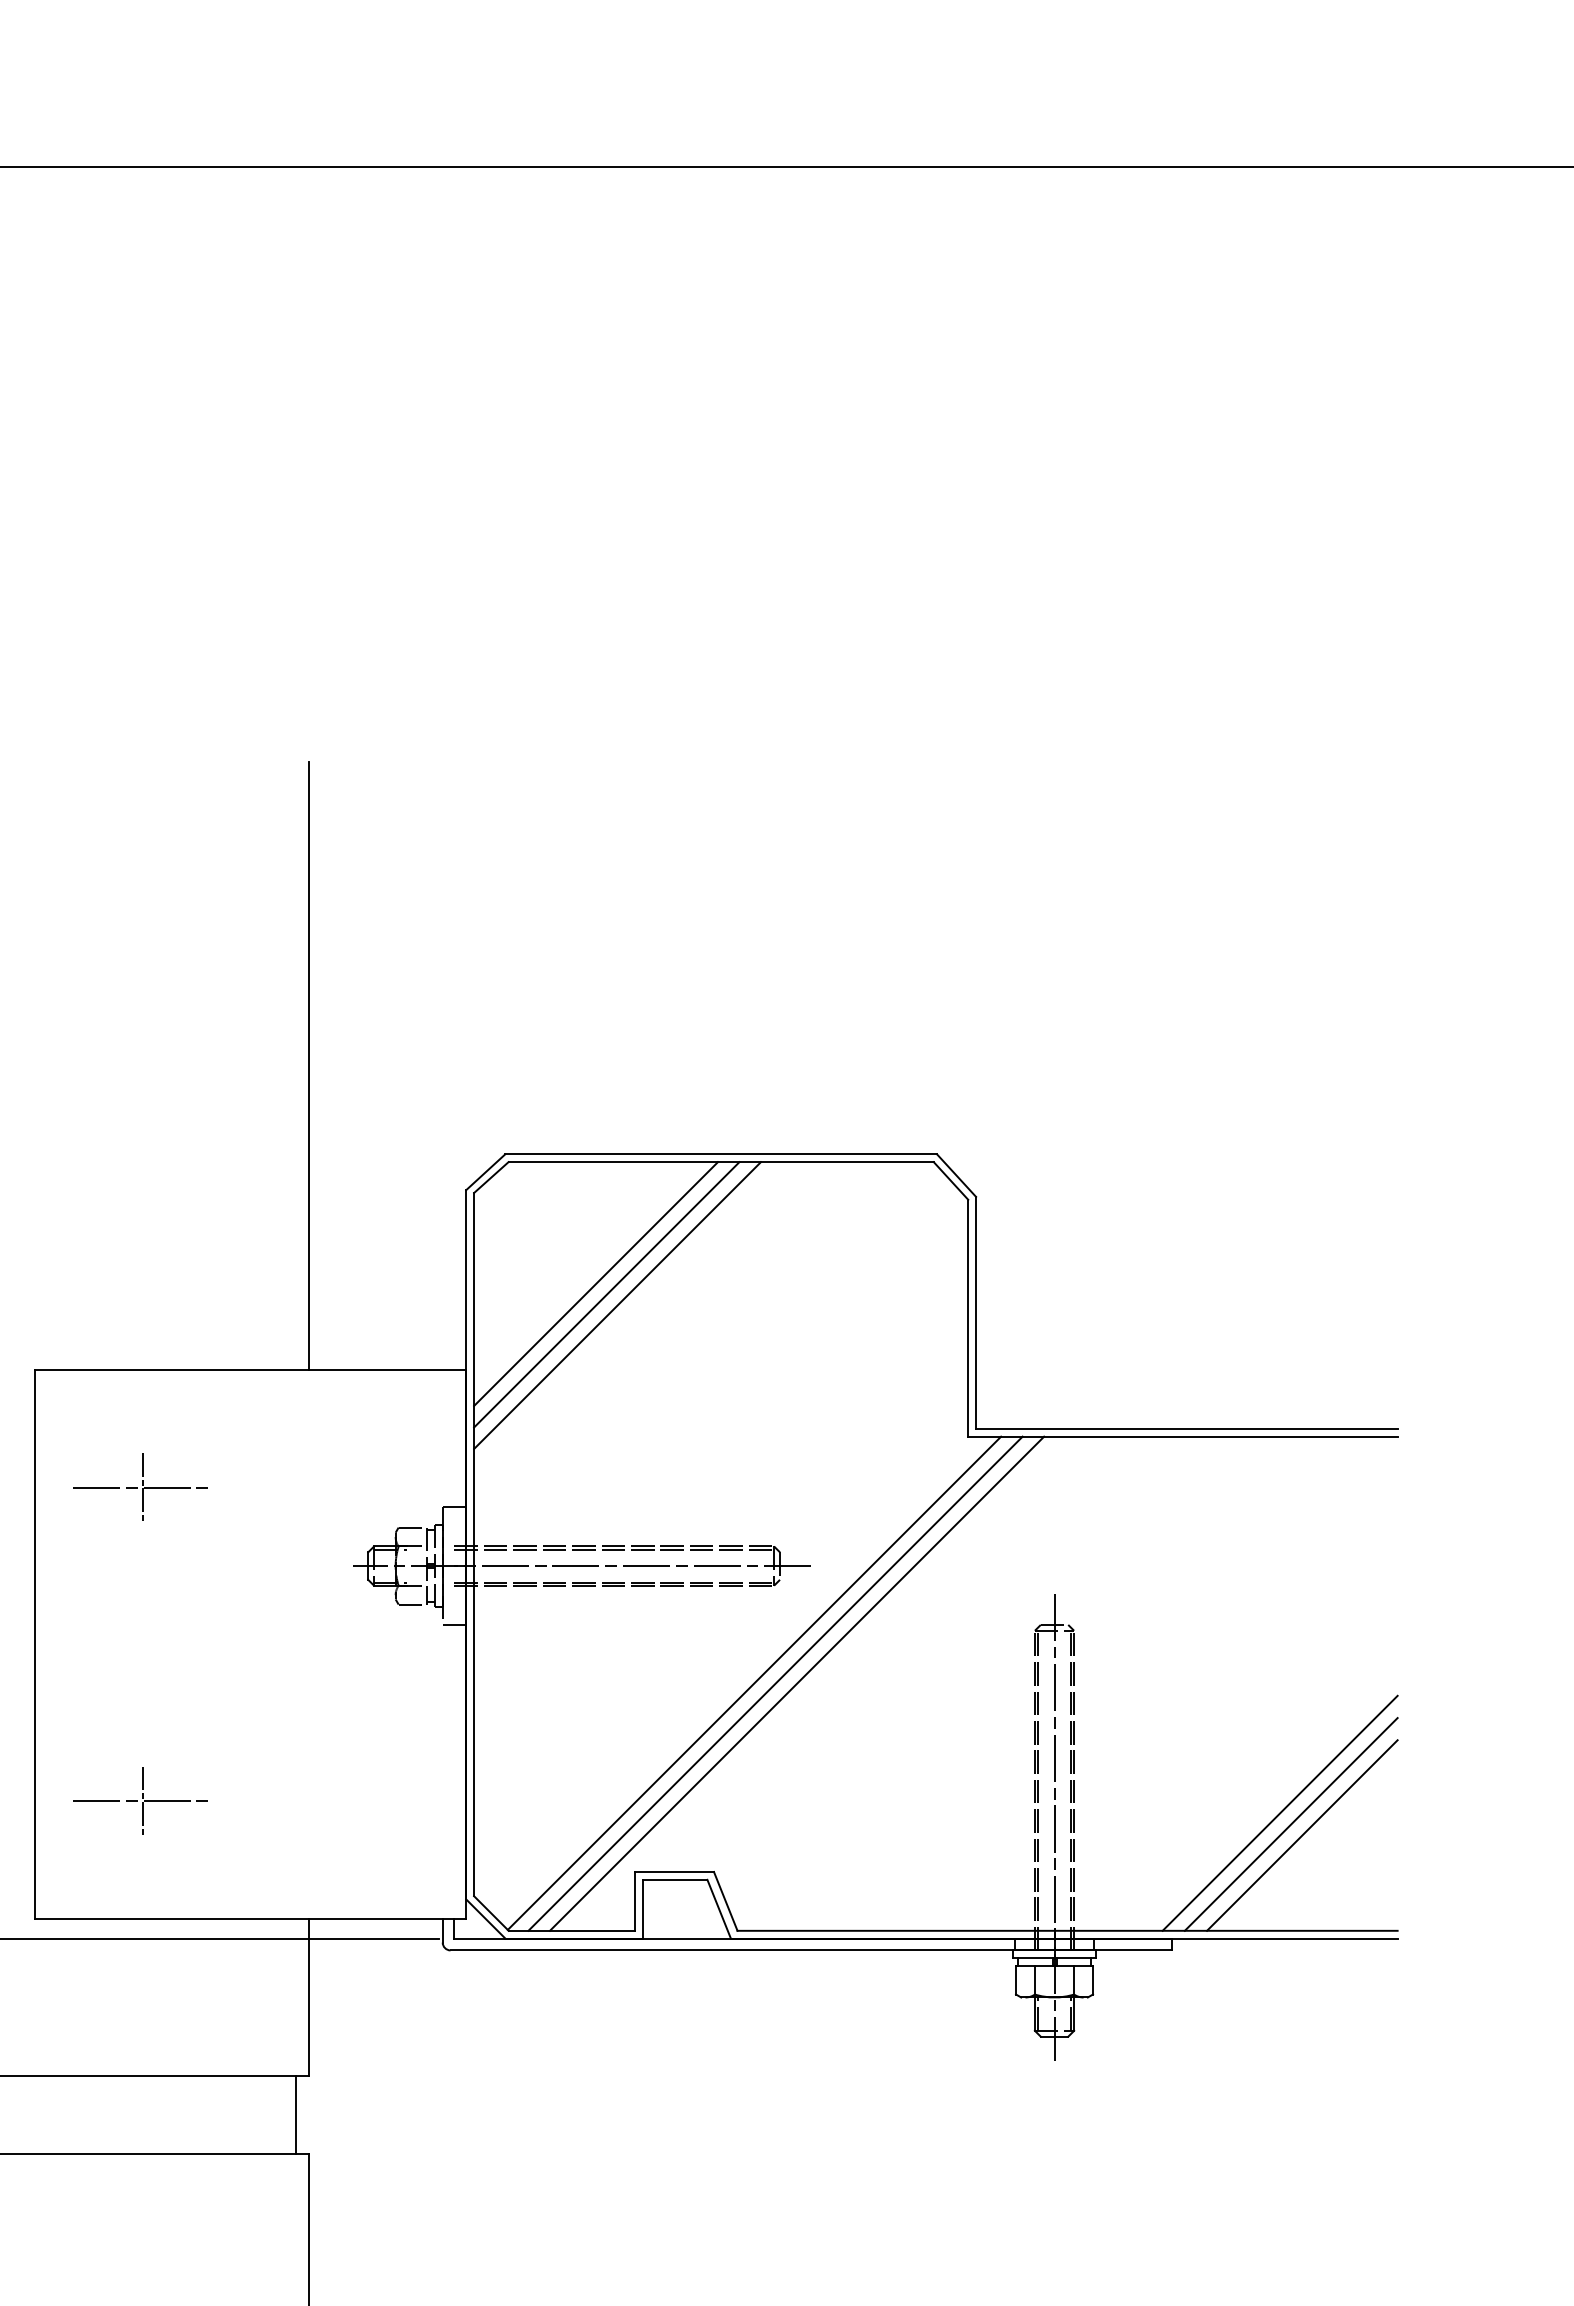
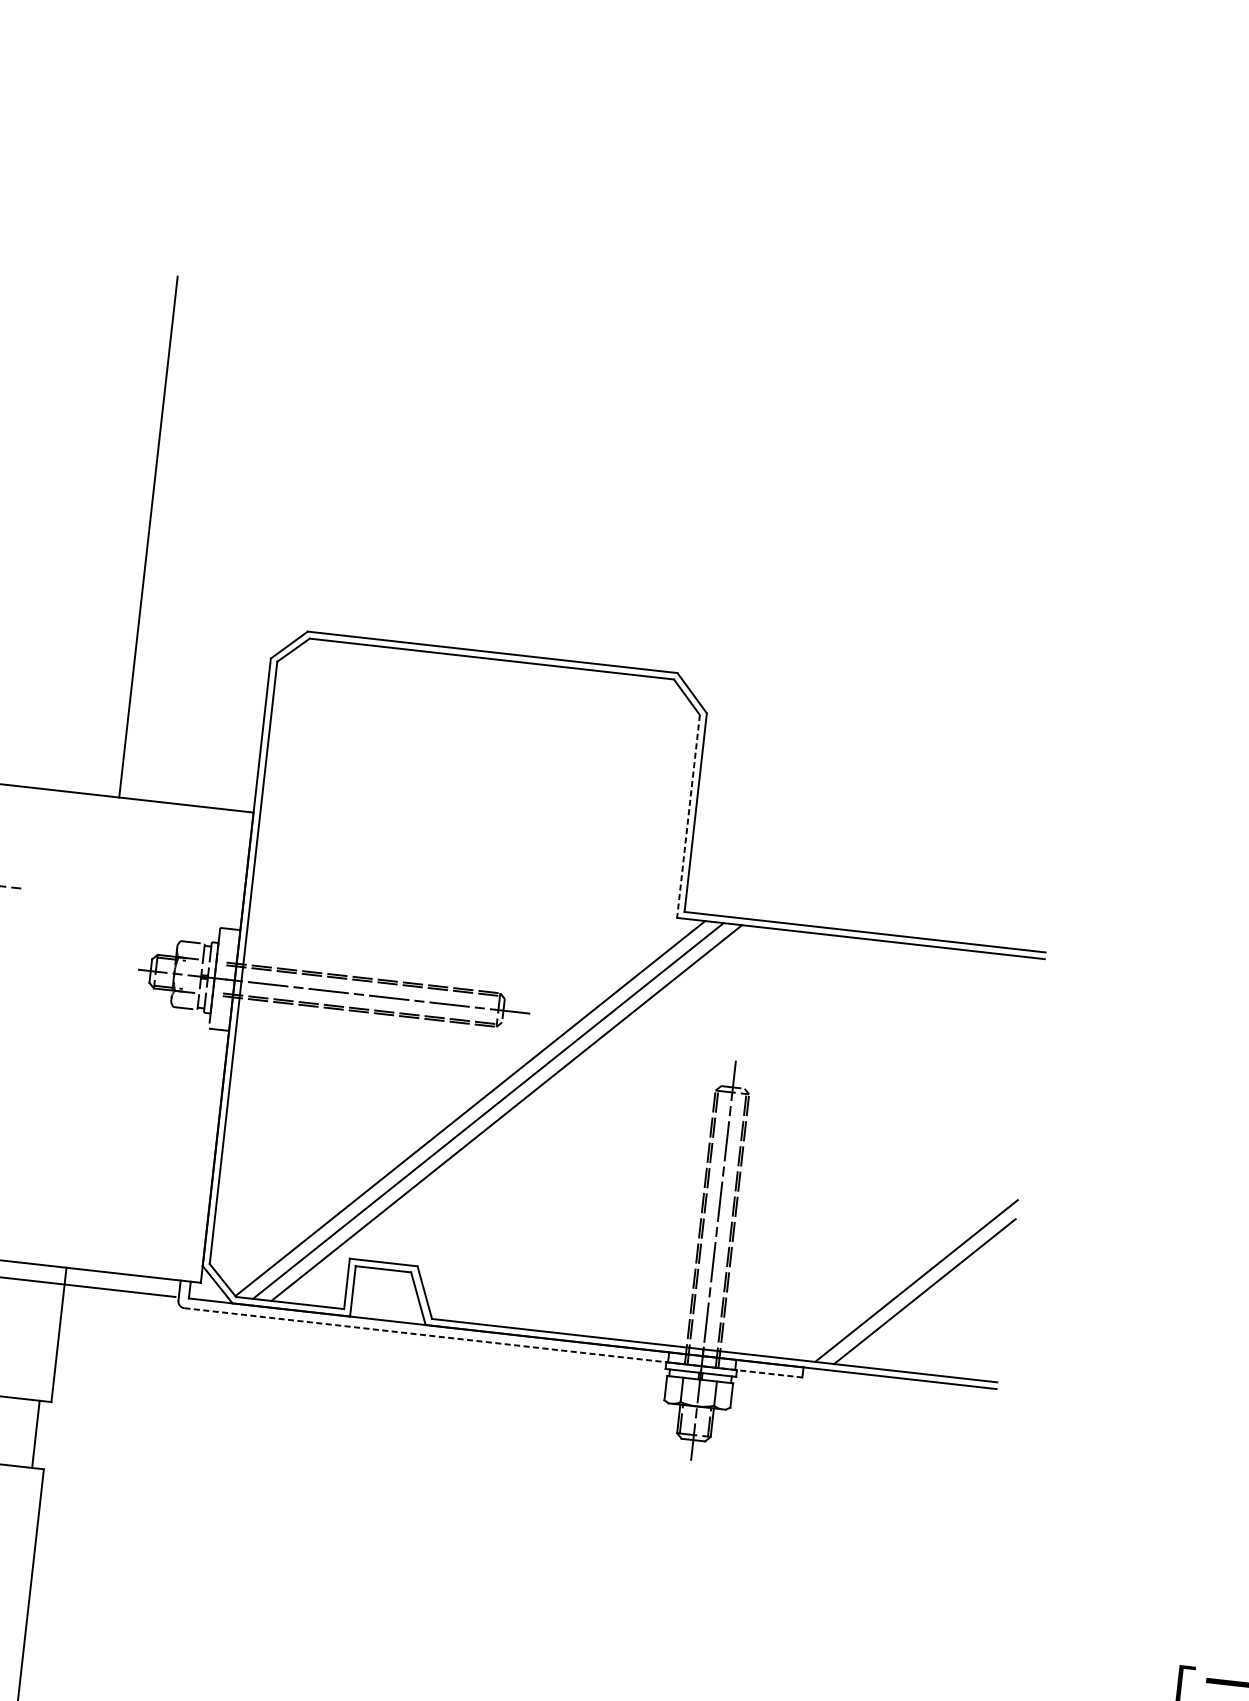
line: (595, 1284) -> (372, 751), removed
line: (606, 1294) -> (380, 761), removed
line: (617, 1305) -> (389, 771), removed
line: (968, 1318) -> (688, 816), solid -> dashed
line: (1279, 1812) -> (907, 1269), removed
line: (811, 1950) -> (493, 1342), solid -> dashed

